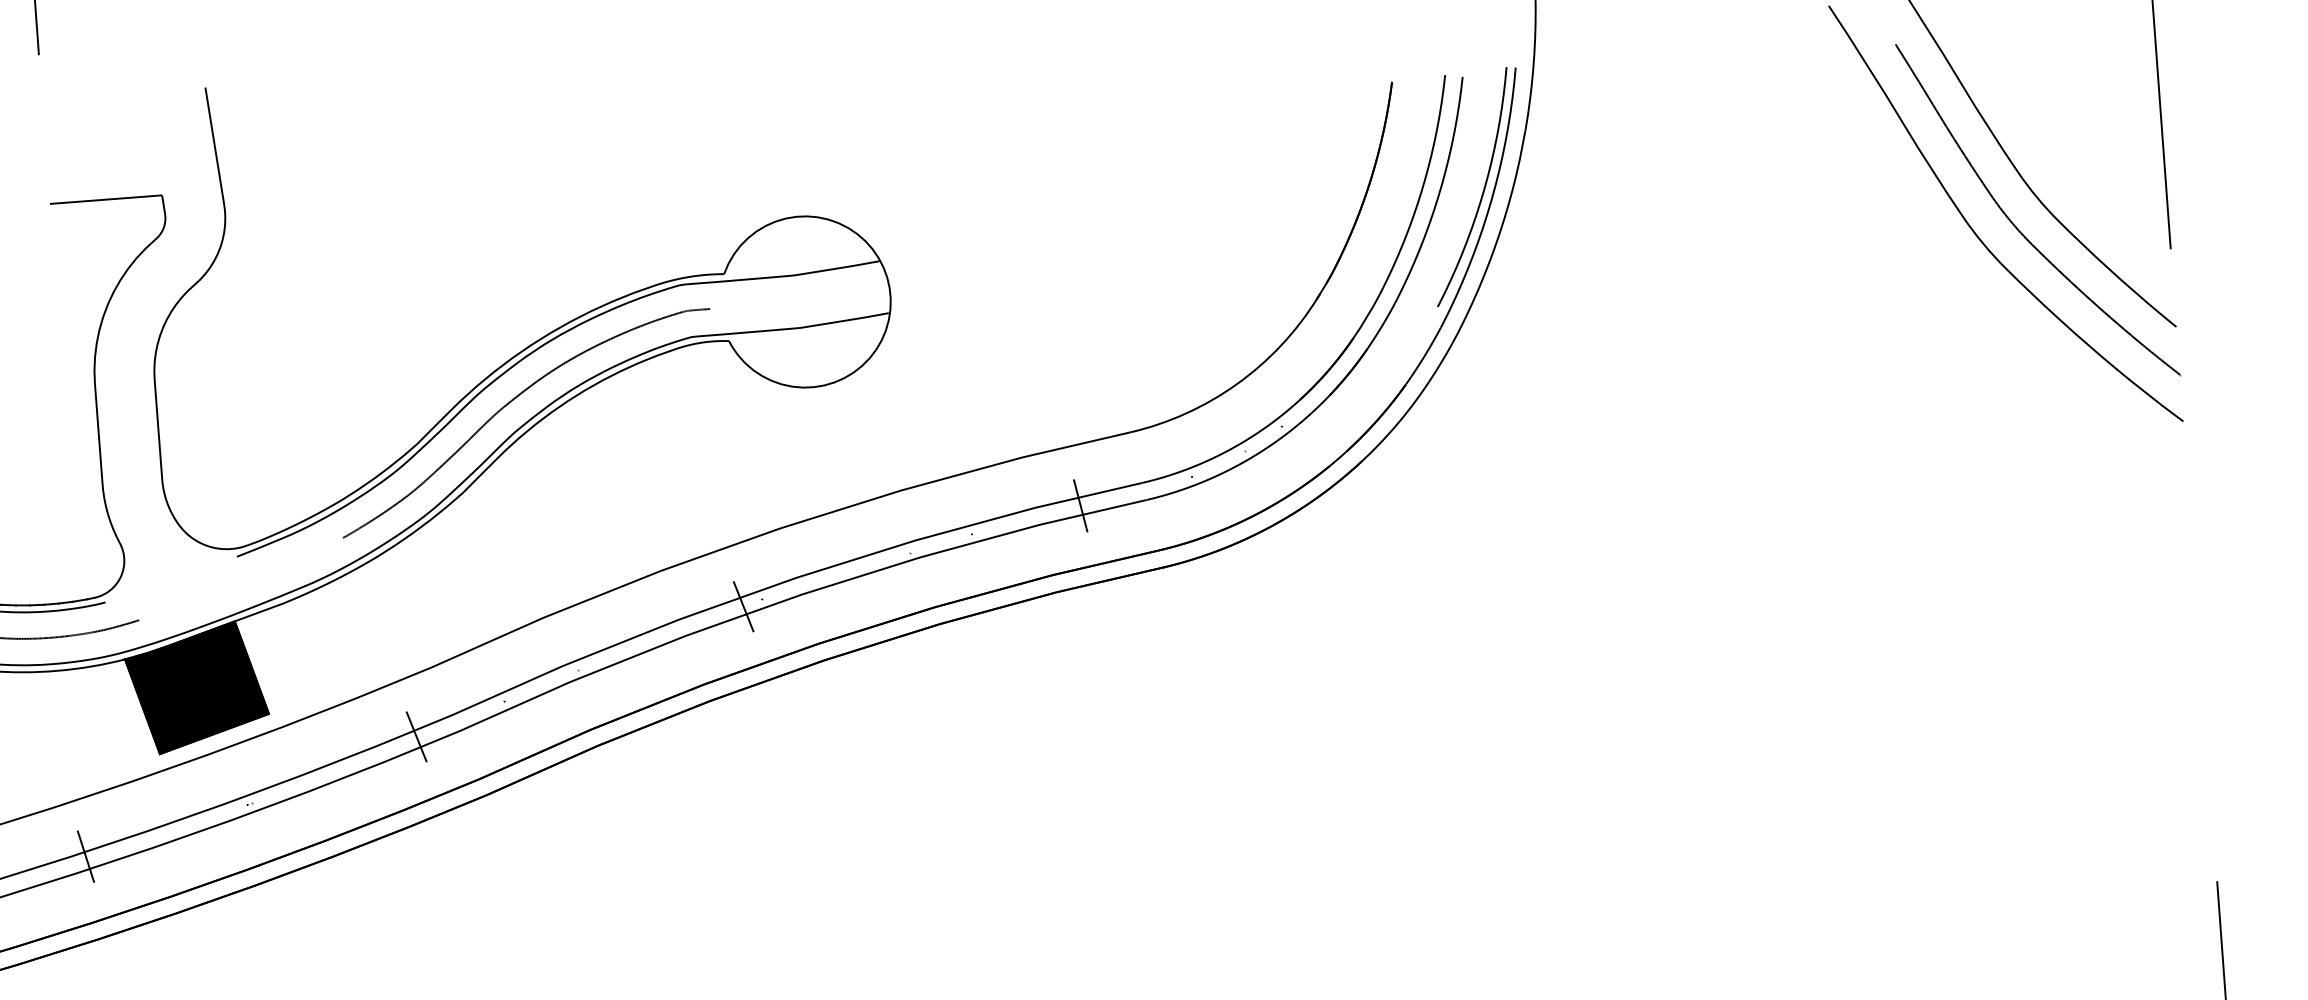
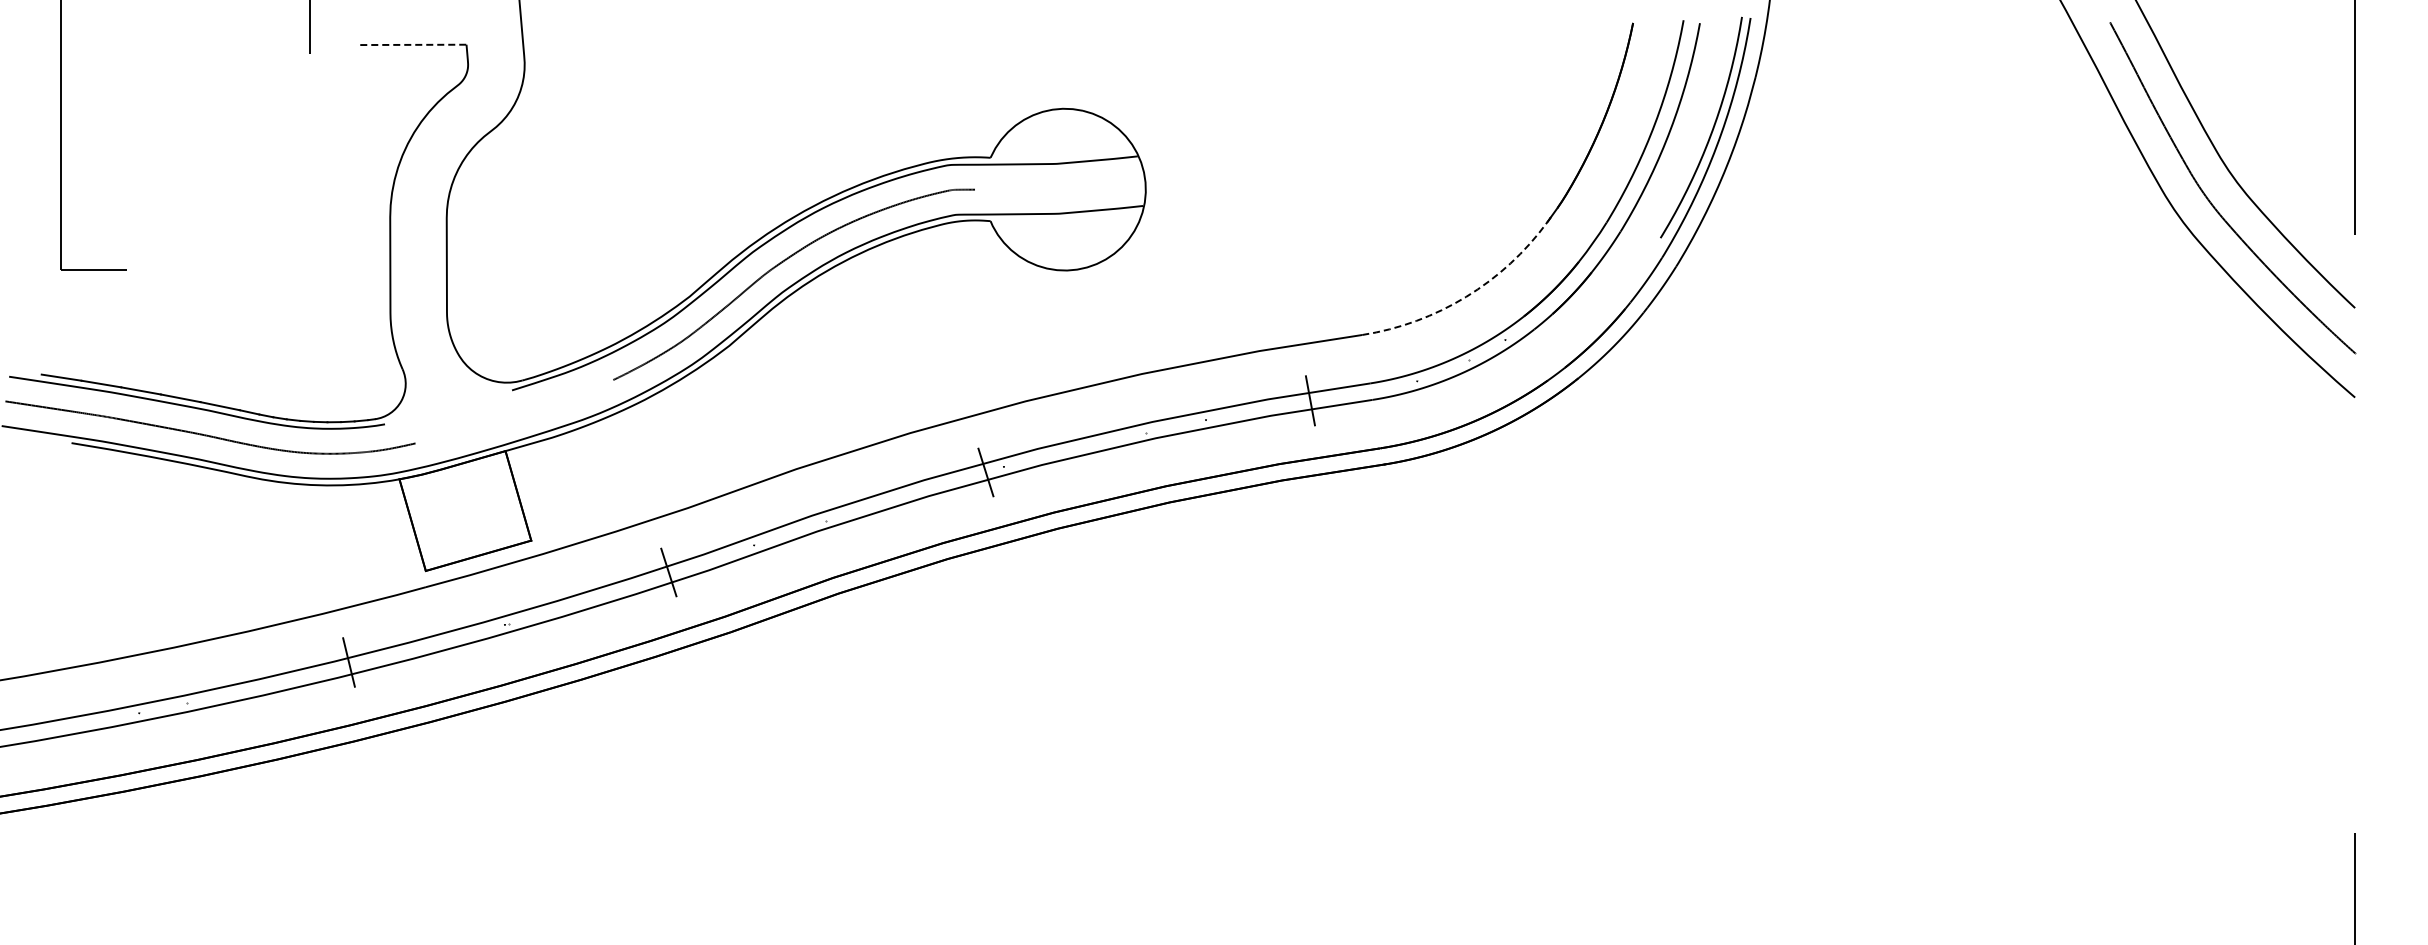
line: (106, 199) -> (413, 44), solid -> dashed
arc: (1237, 383) -> (1466, 296), solid -> dashed
fill: (197, 687) -> (465, 510), removed

